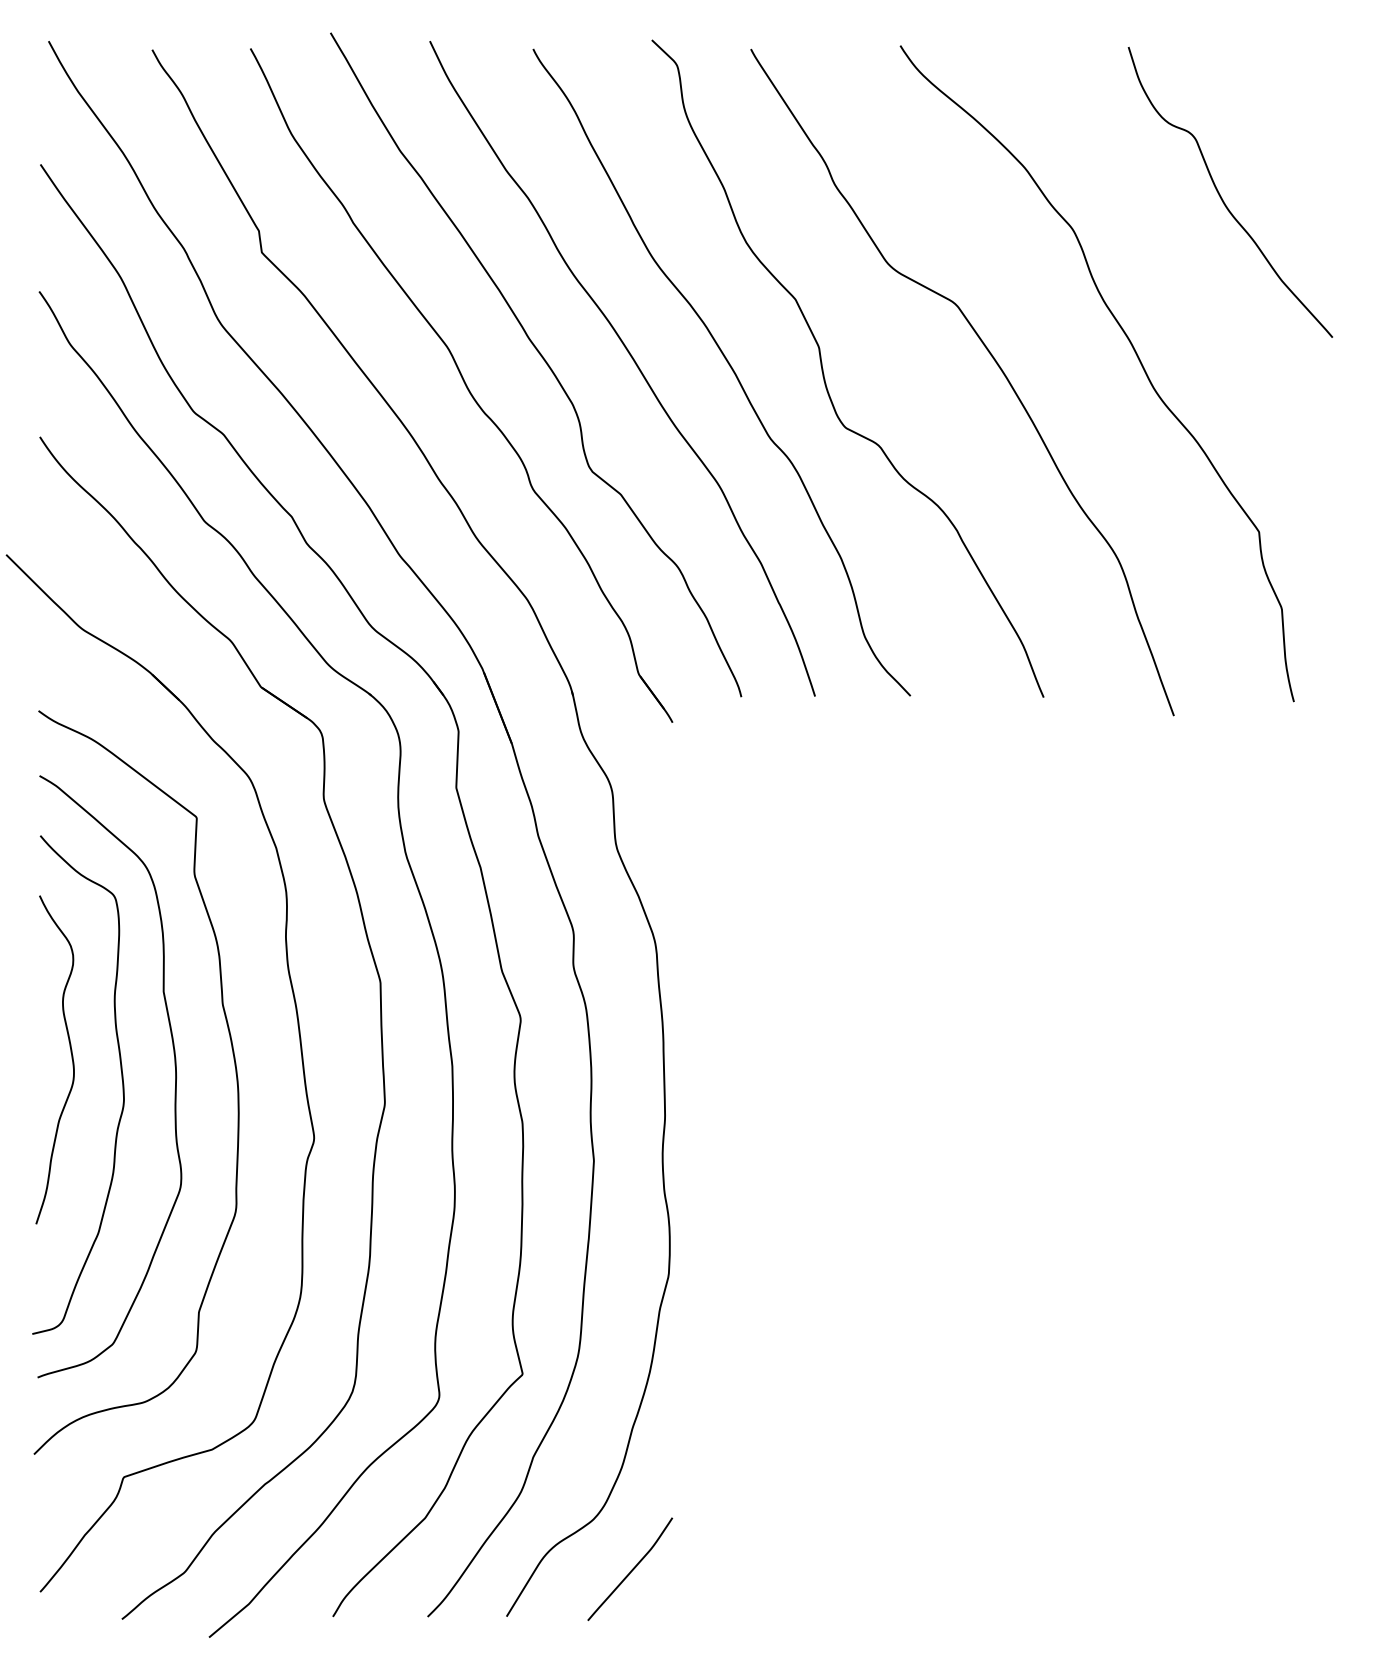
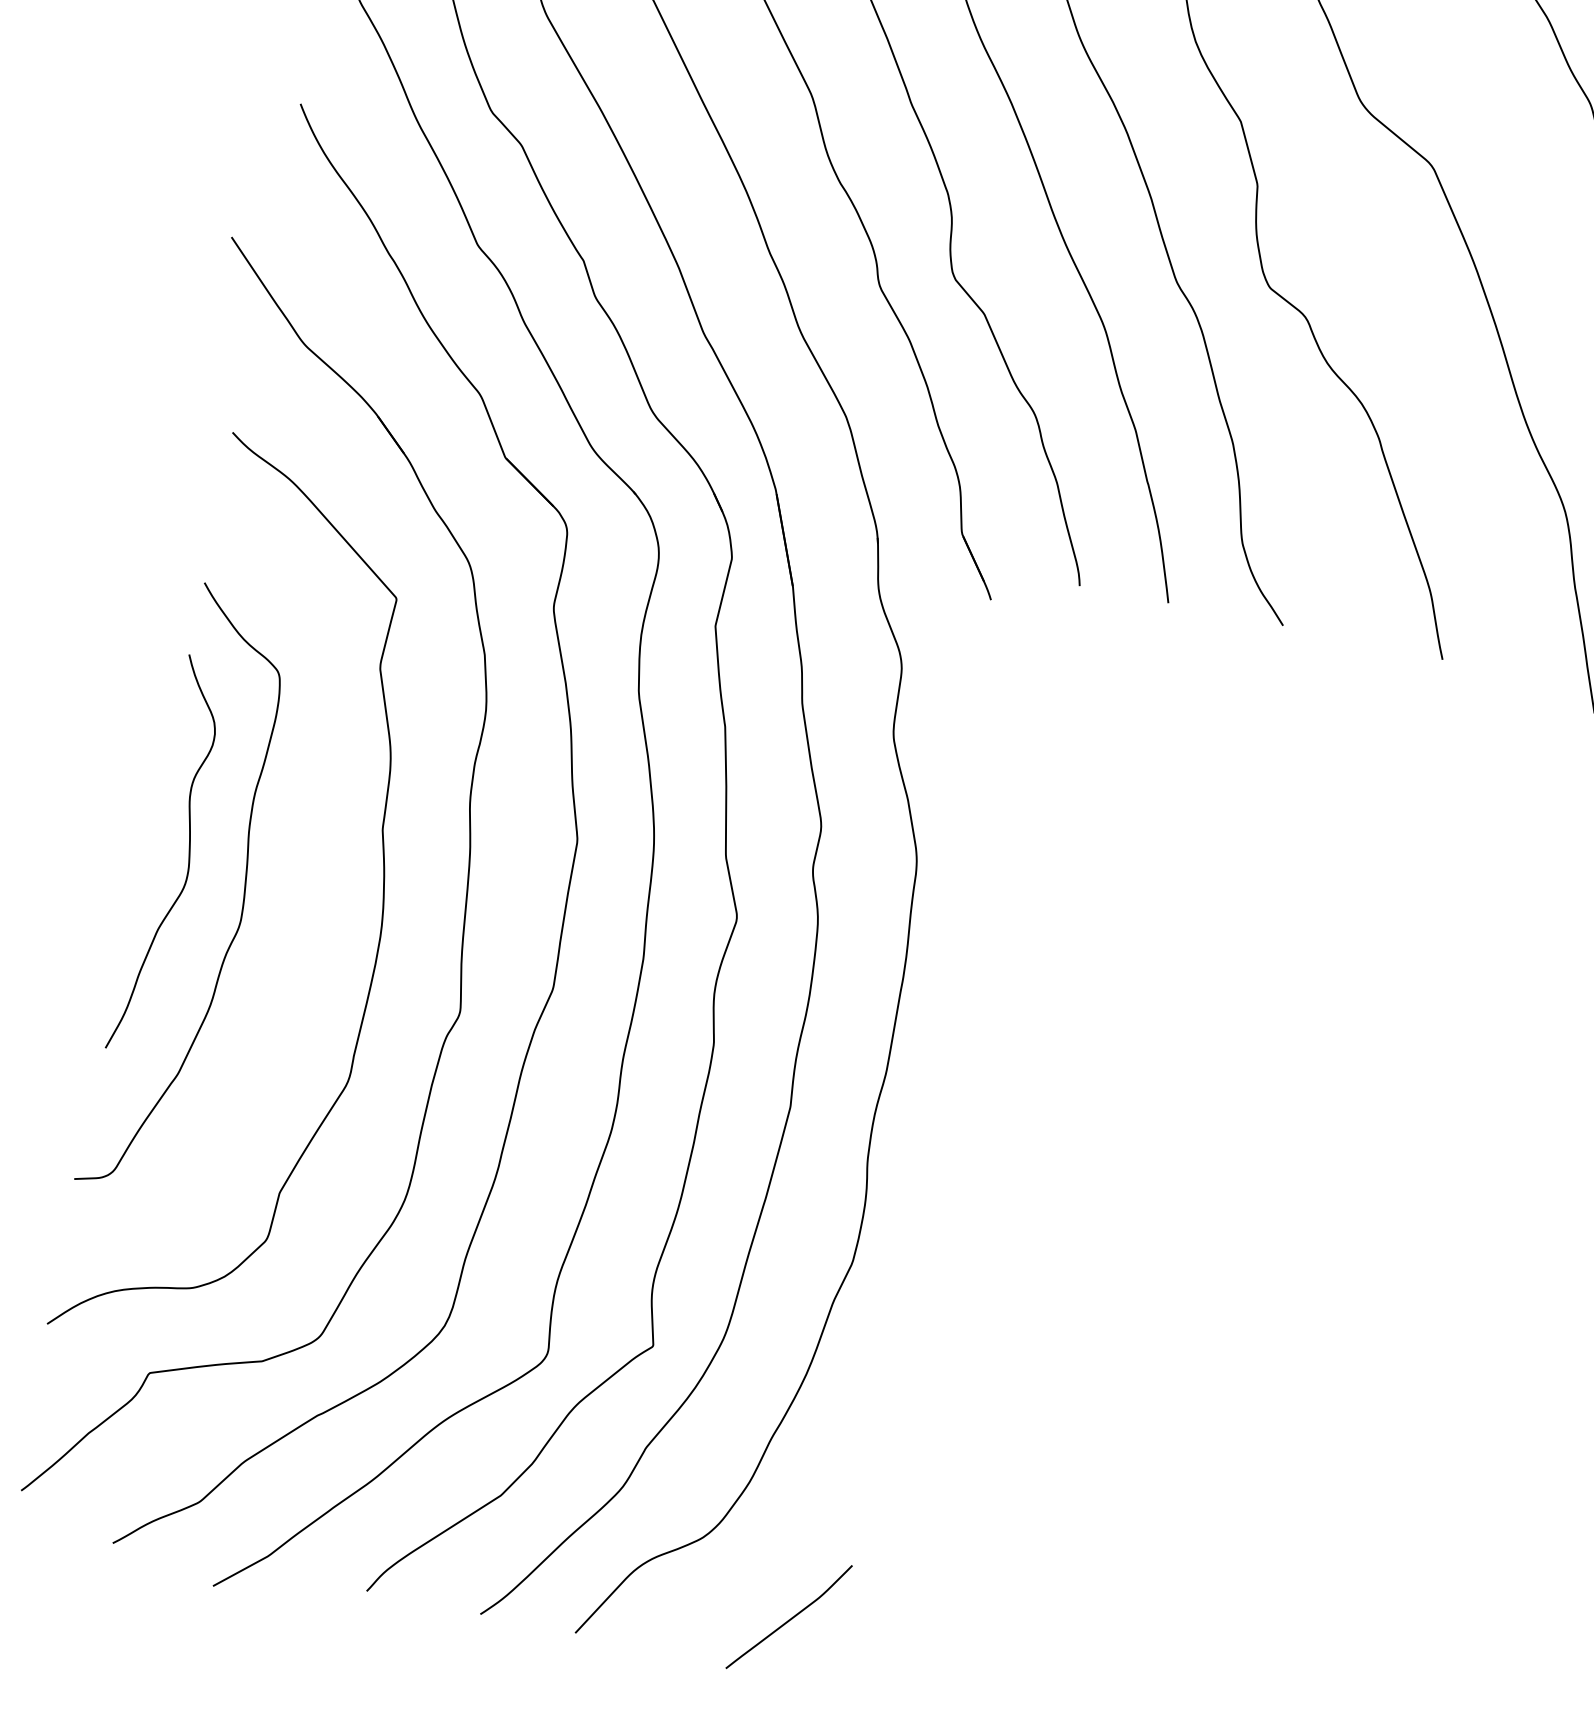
curve: (174, 1066) -> (309, 892), removed
curve: (631, 1569) -> (790, 1617), moved

